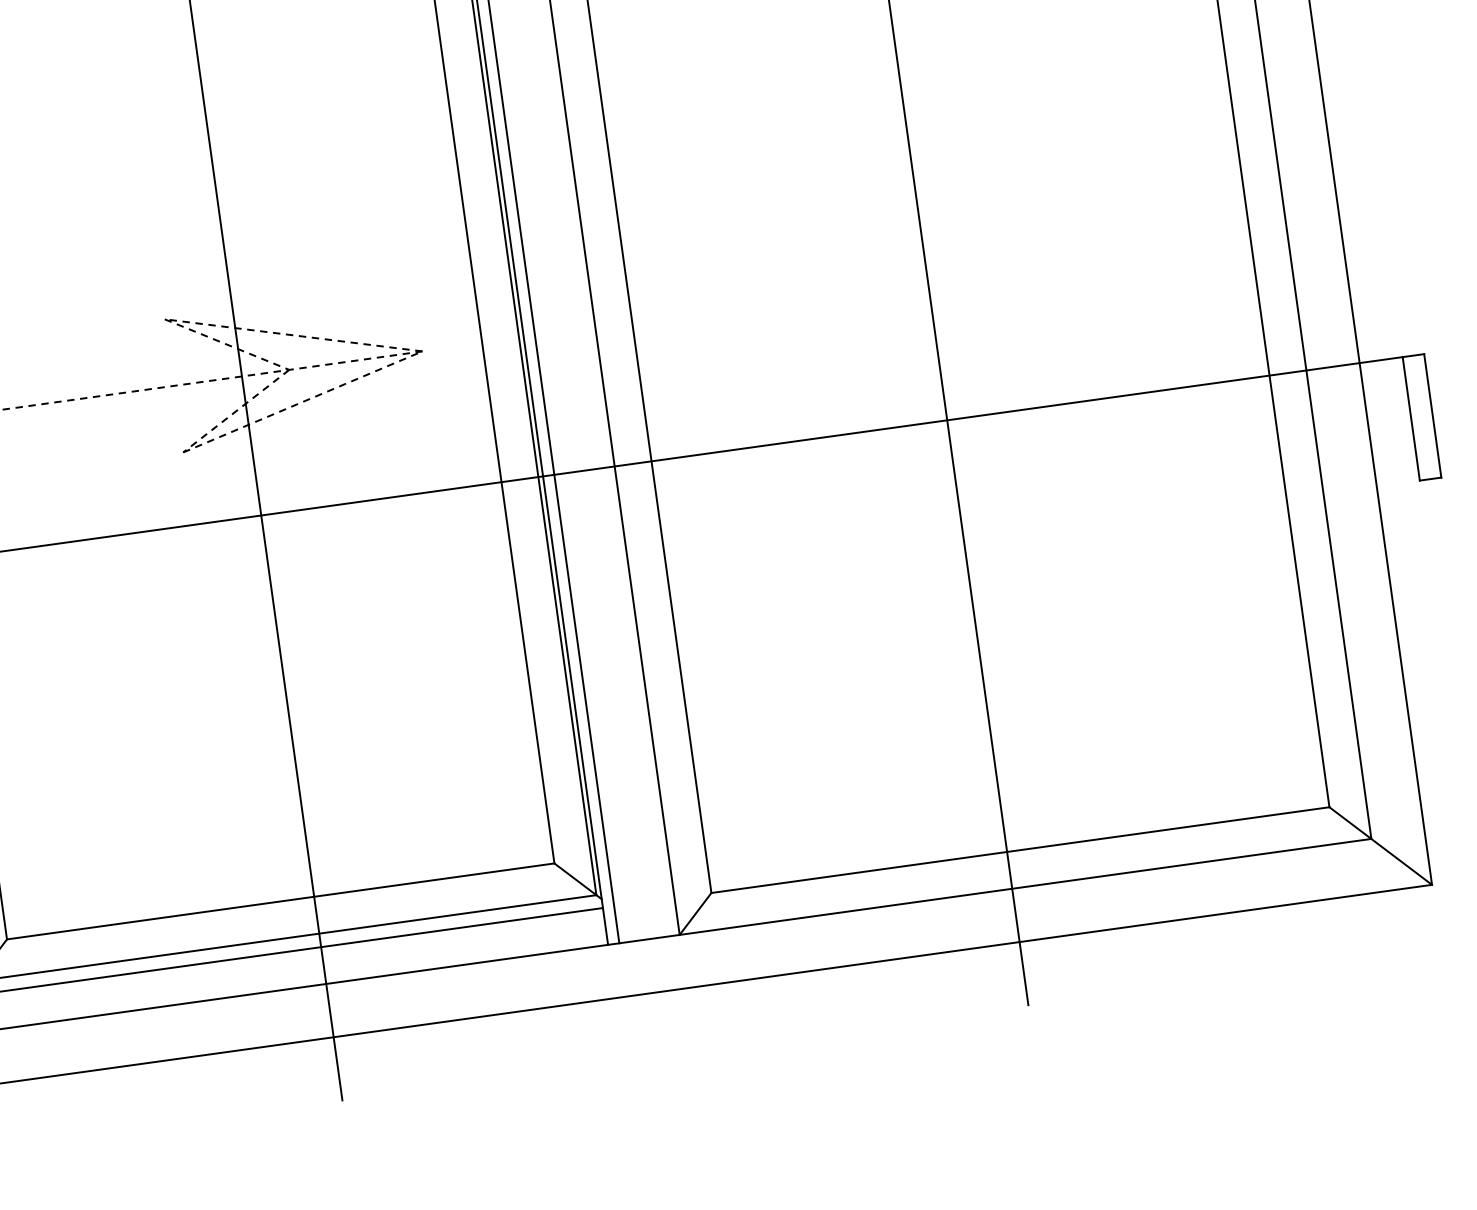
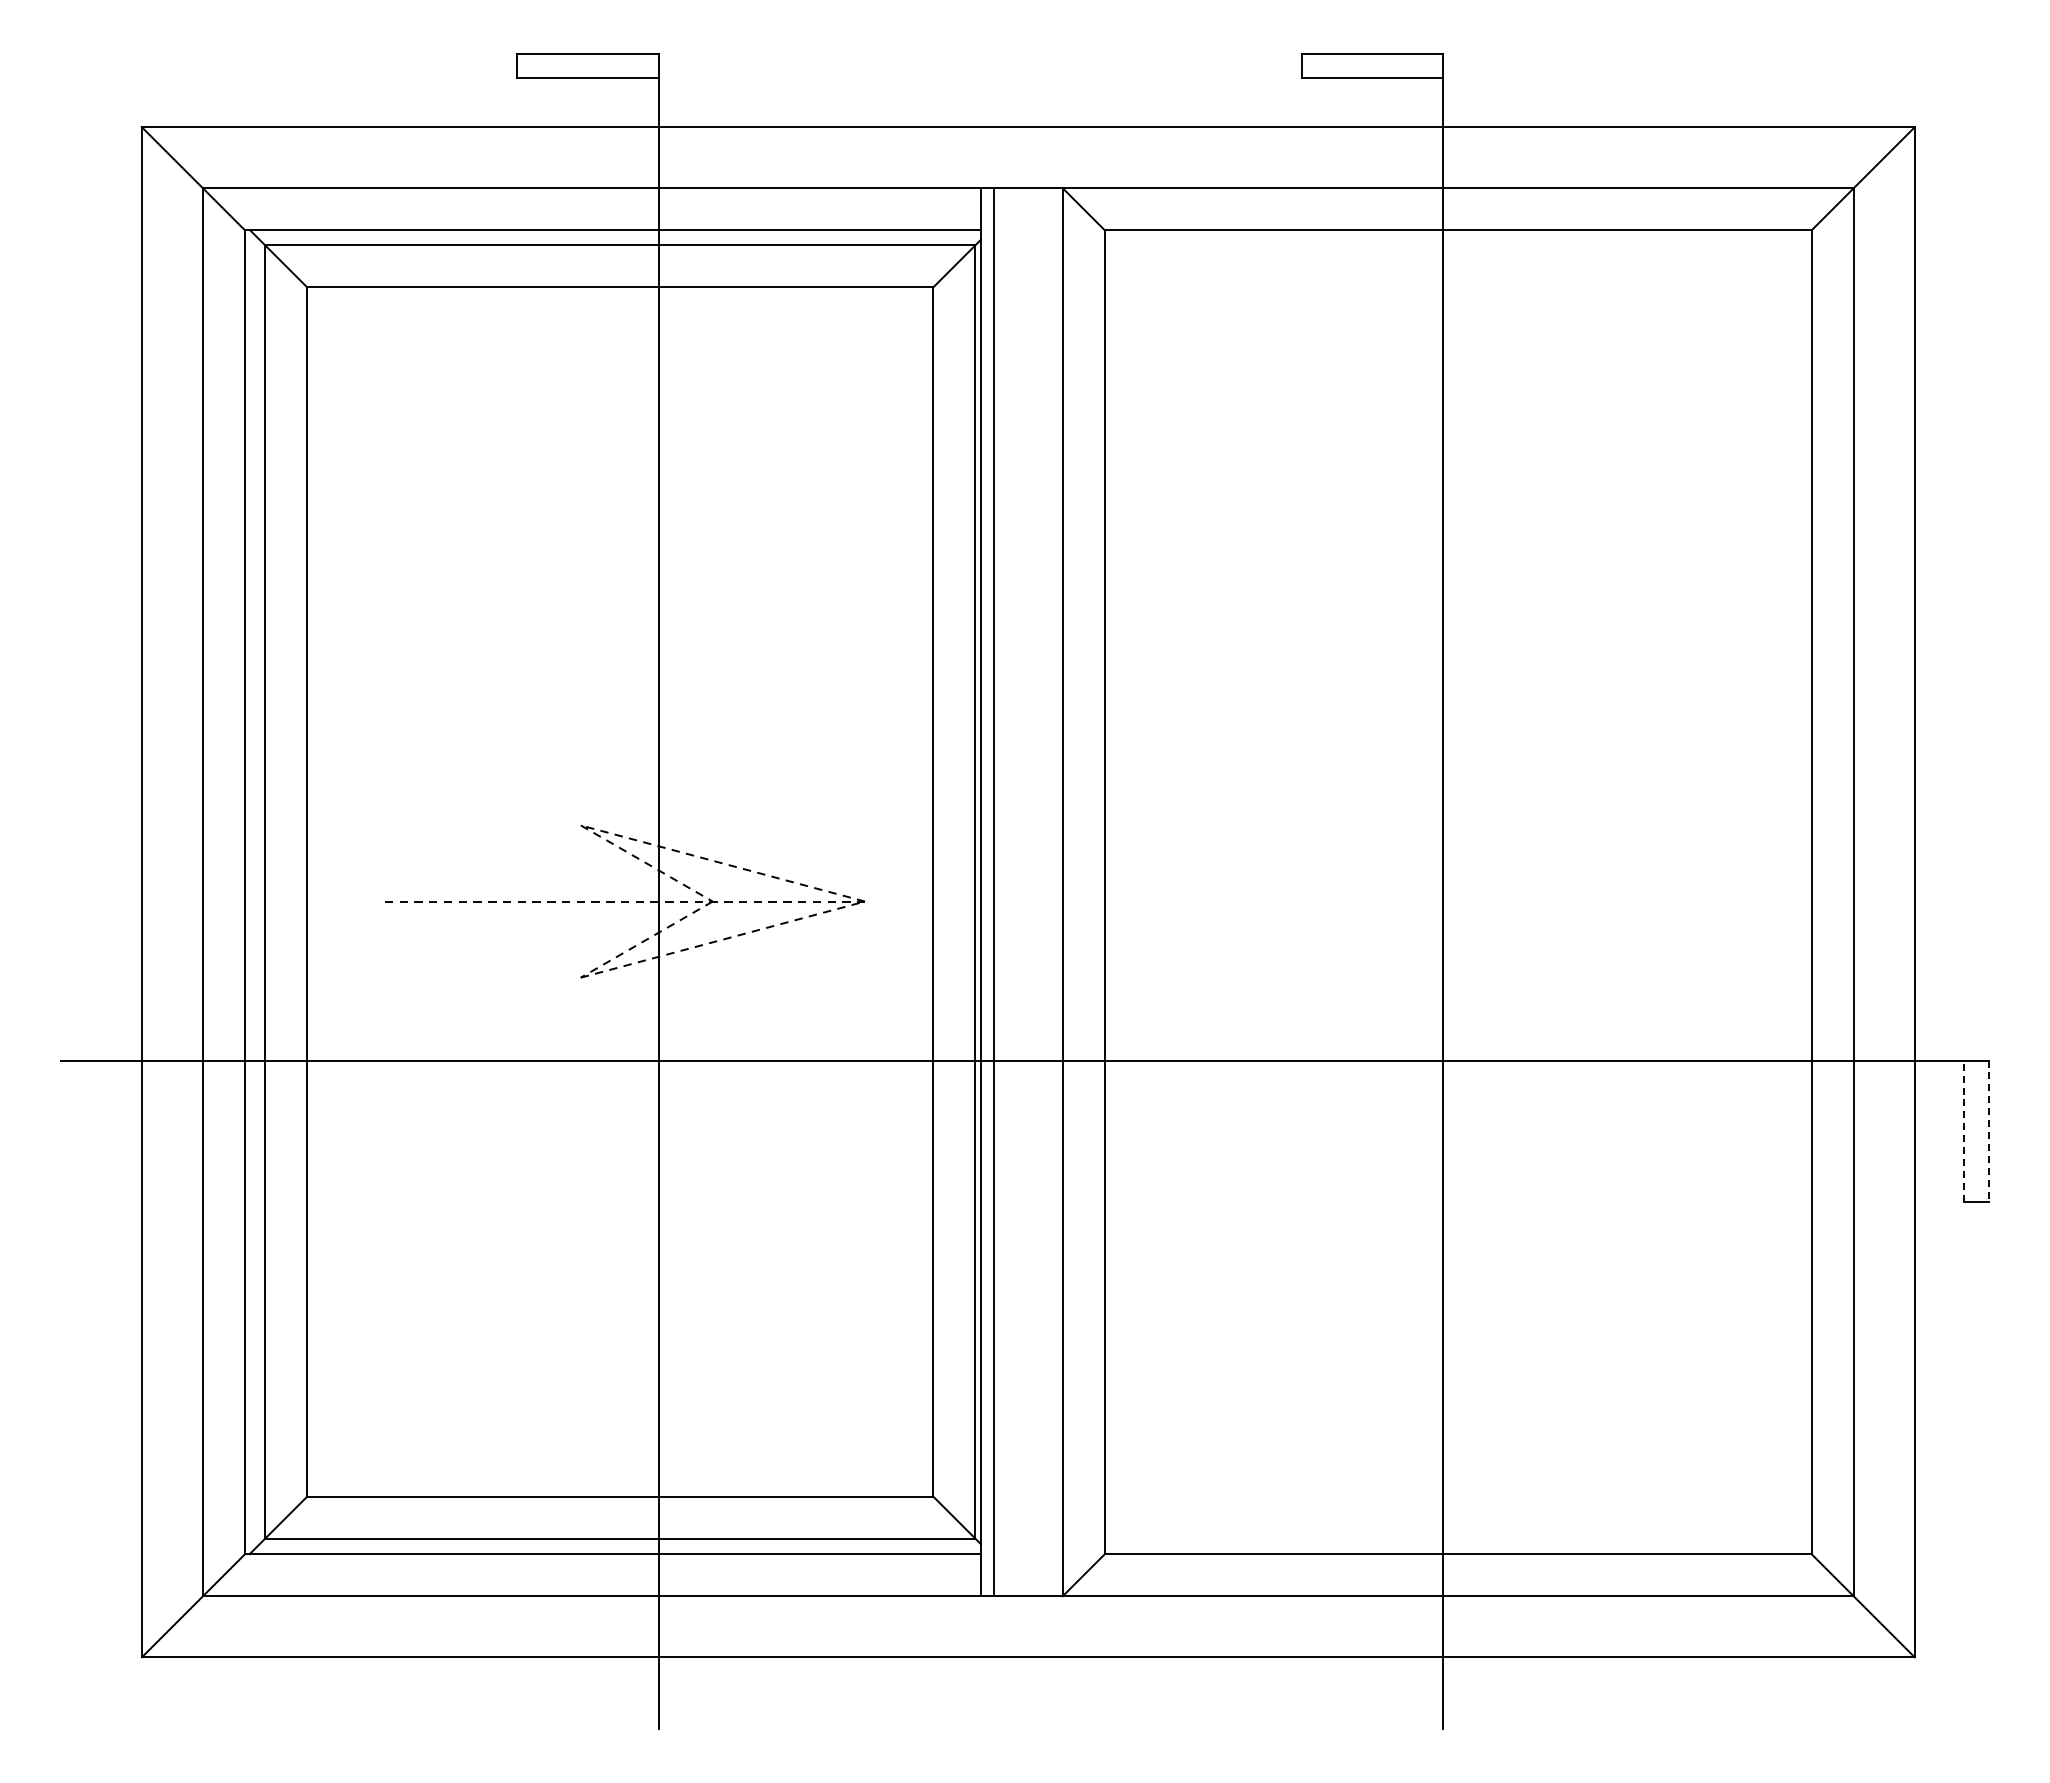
line: (1432, 416) -> (1988, 1131), solid -> dashed
line: (1410, 419) -> (1963, 1131), solid -> dashed

